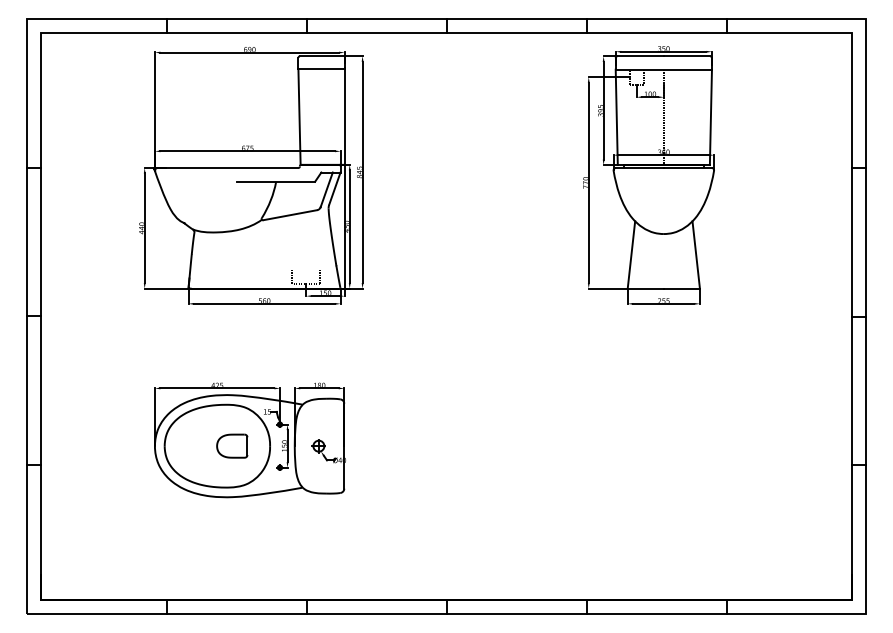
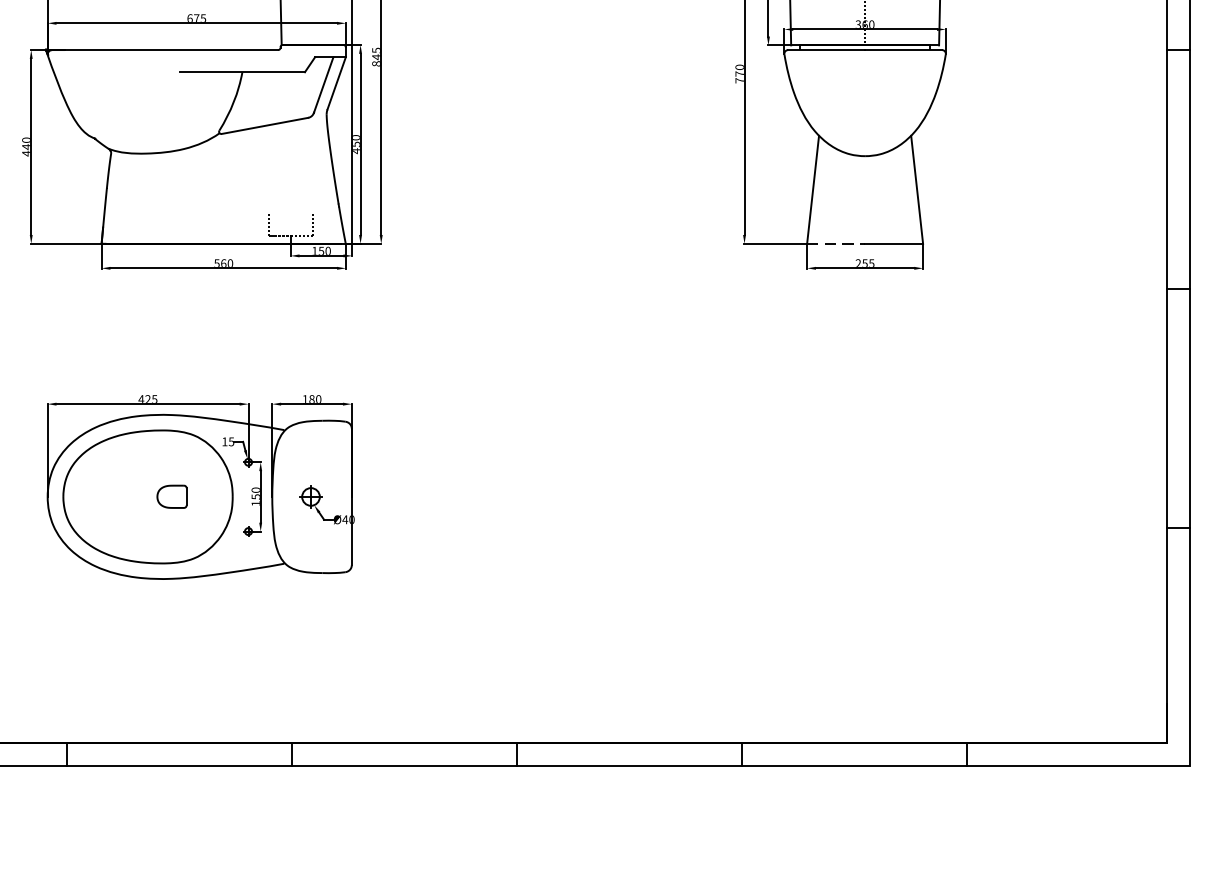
line: (646, 288) -> (837, 243), solid -> dashed
part: (232, 445) -> (172, 495), size x0.6

